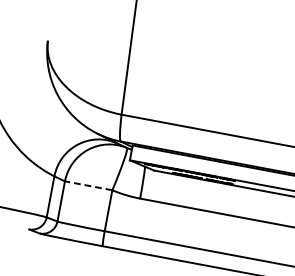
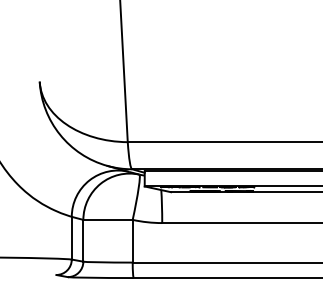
line: (89, 185) -> (108, 219), dashed -> solid

